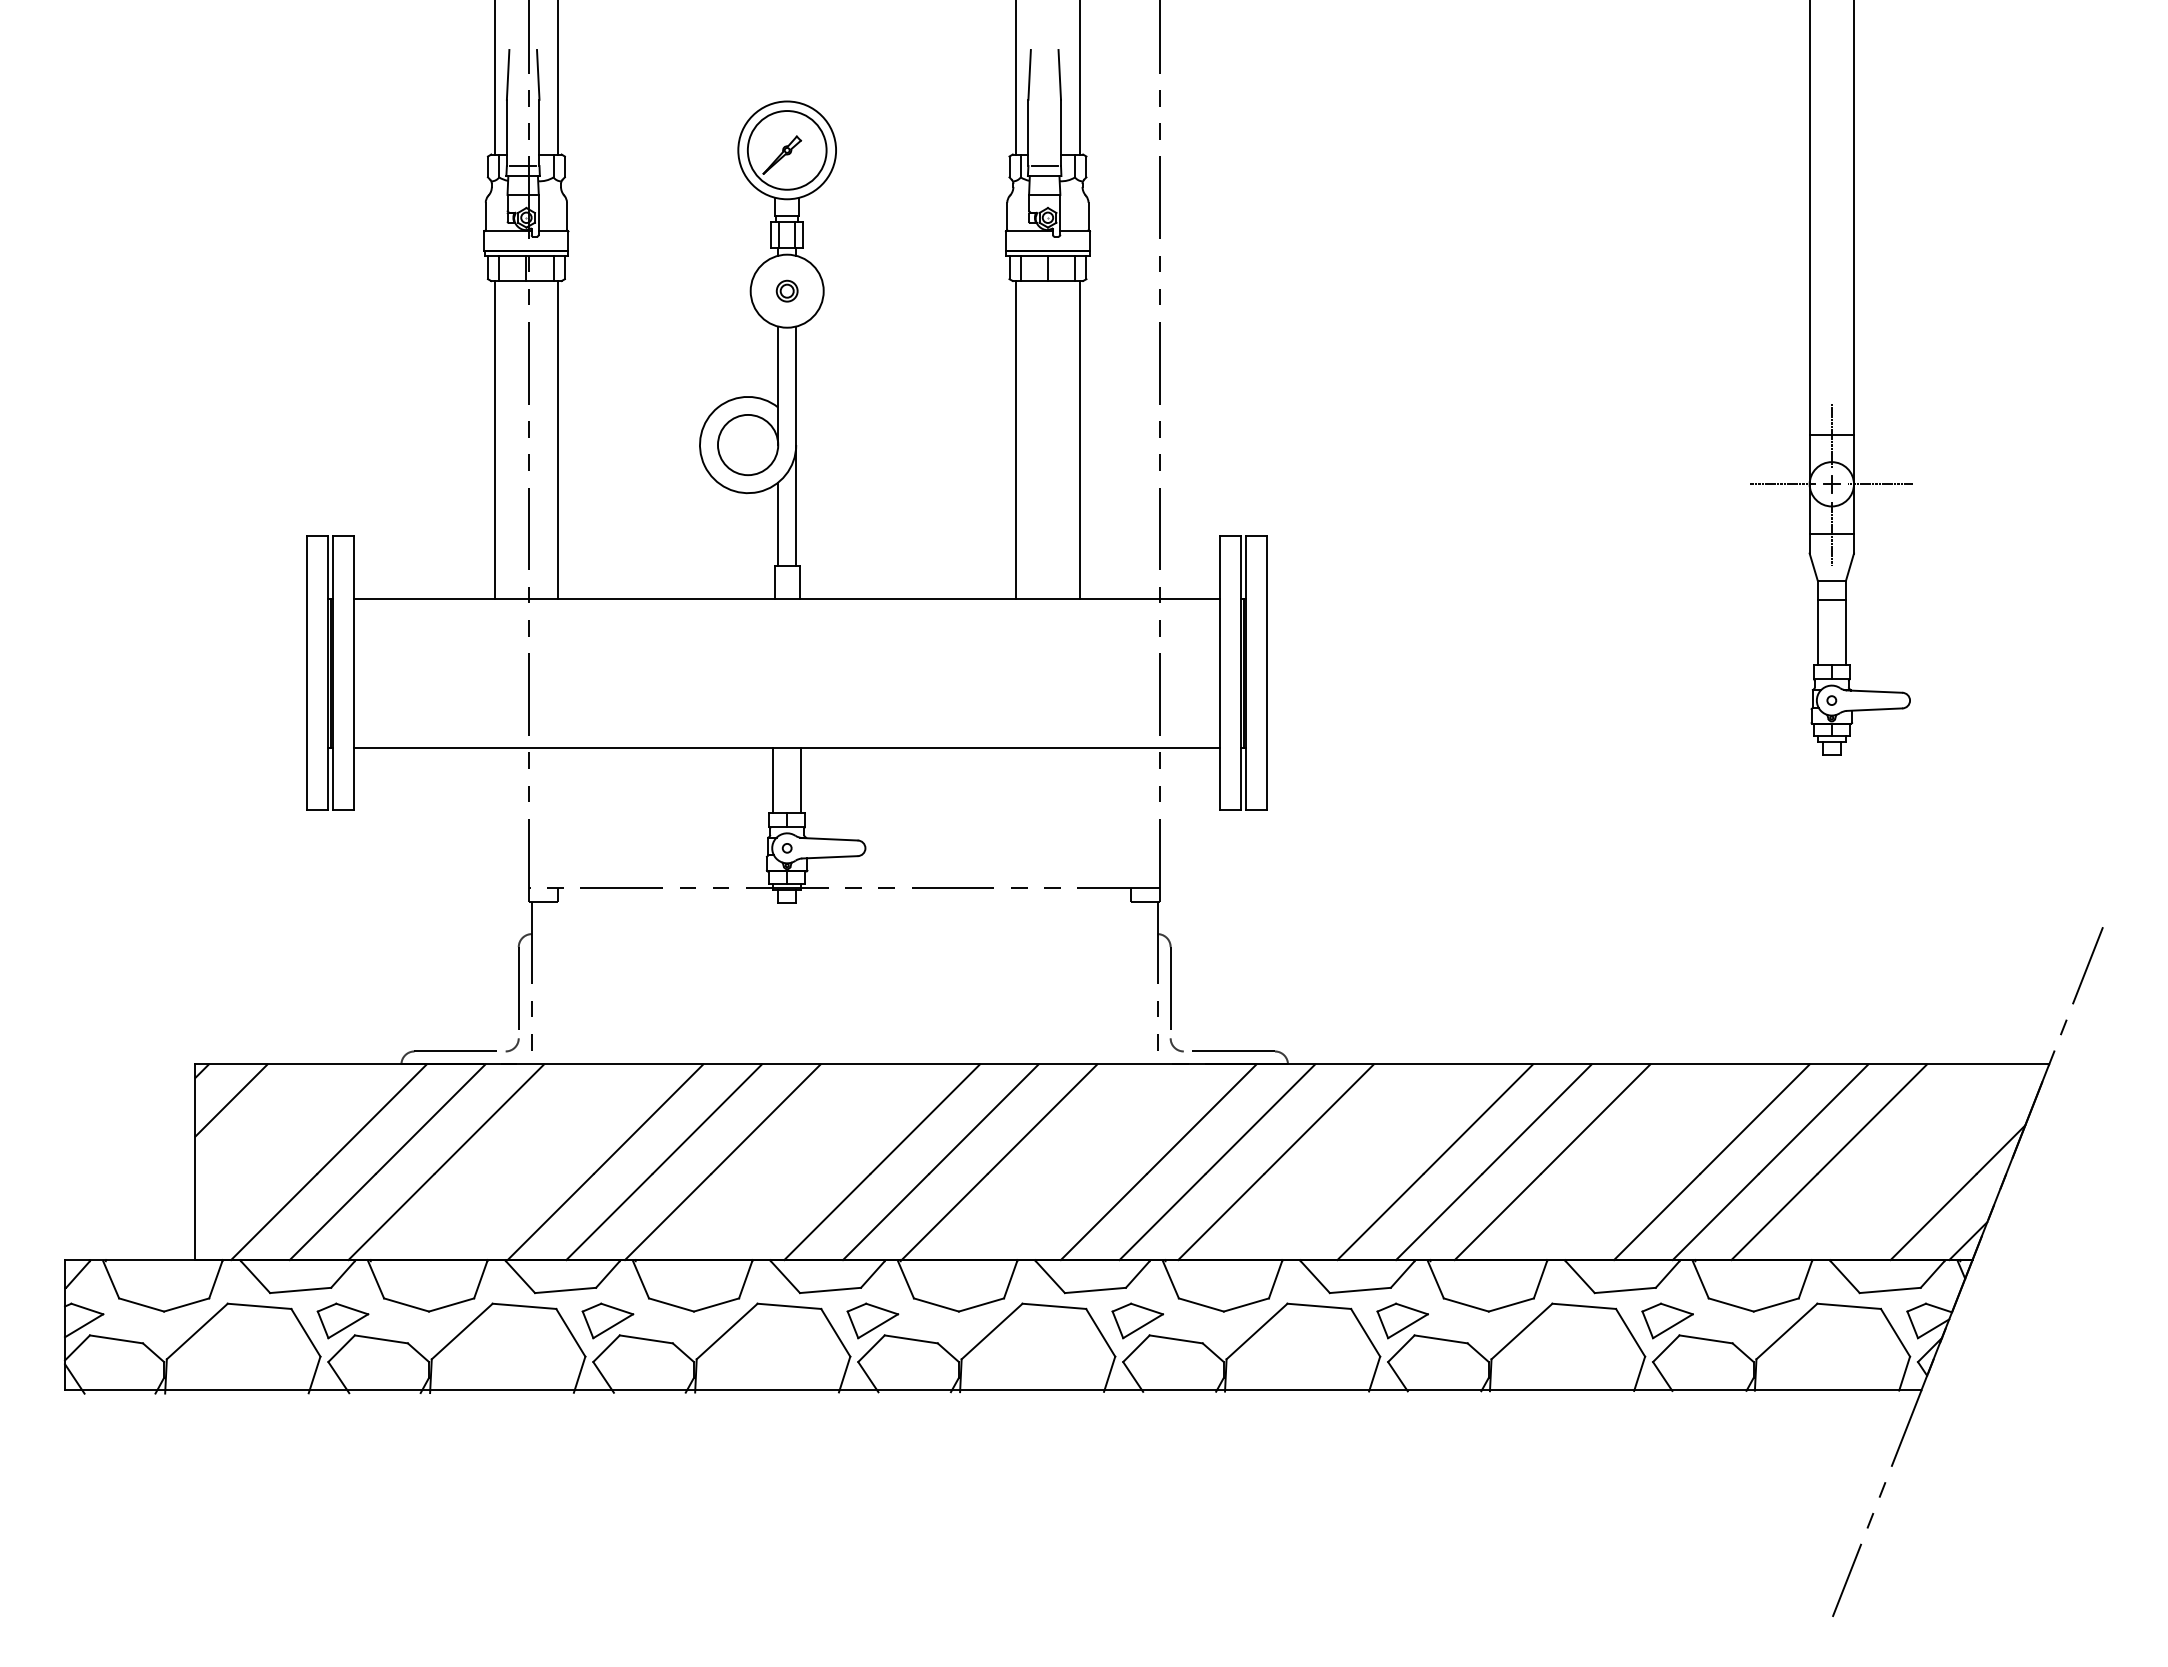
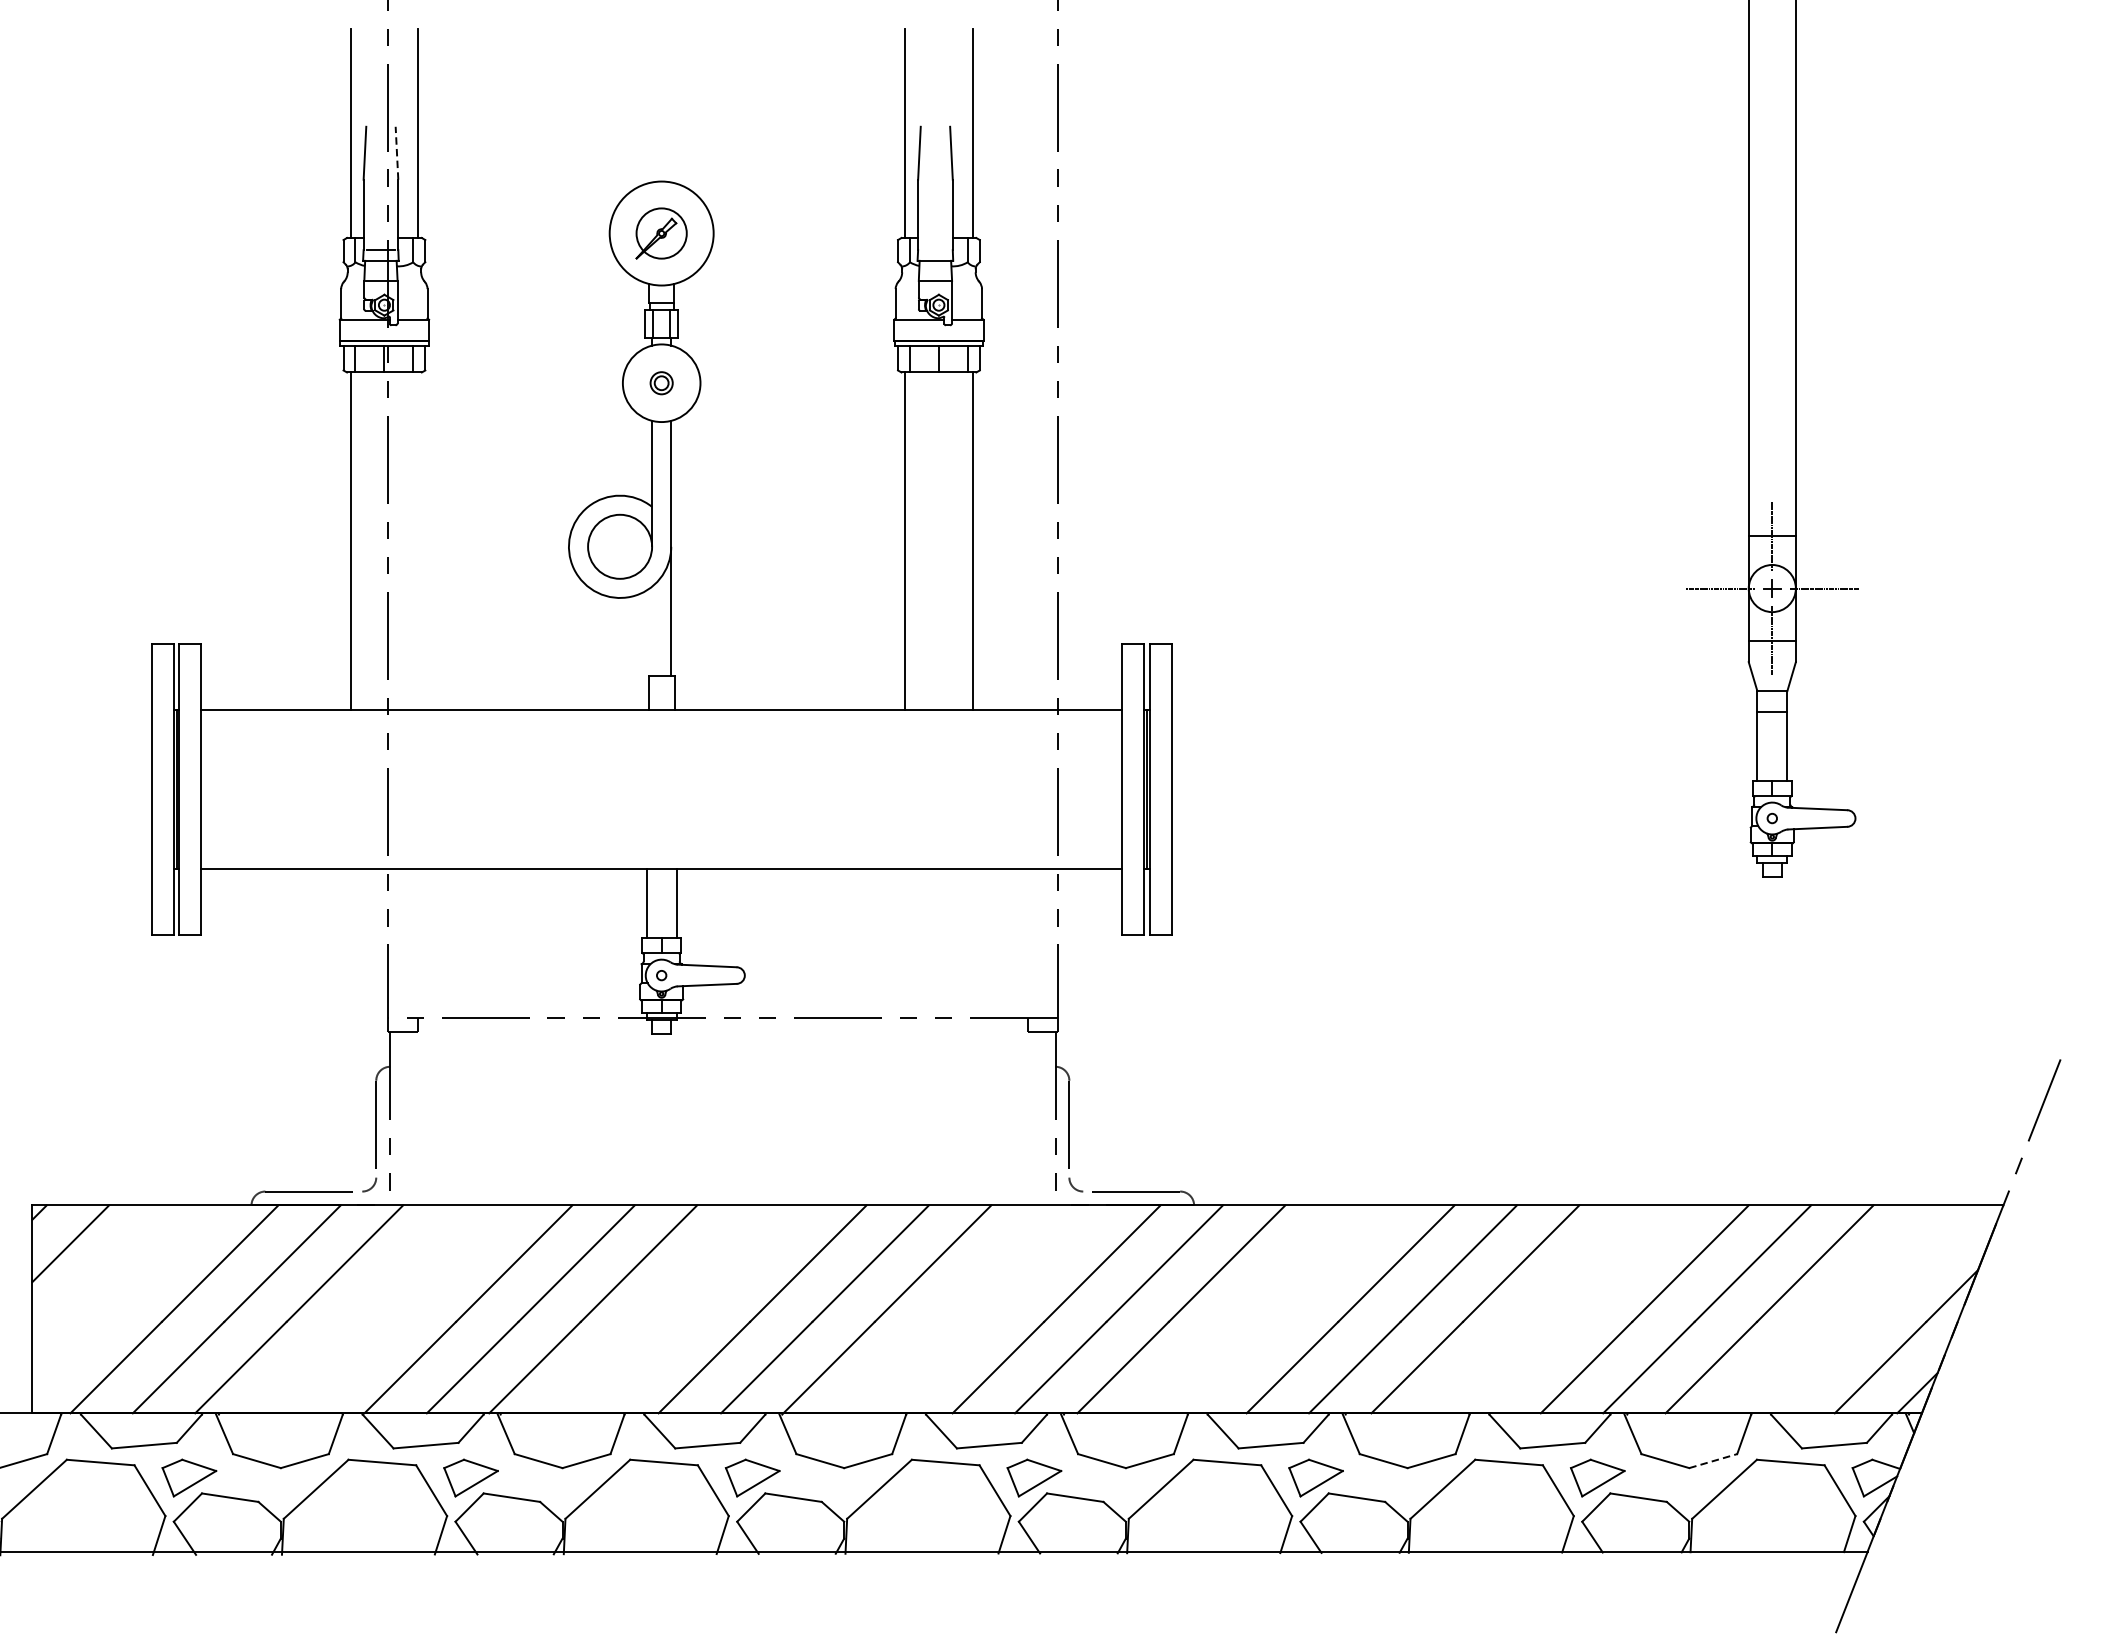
line: (538, 74) -> (397, 152), solid -> dashed
circle: (786, 150) -> (660, 233), size x0.6
line: (1044, 166) -> (935, 250), removed
line: (558, 439) -> (418, 540), removed
line: (778, 524) -> (652, 631), removed
line: (1776, 1304) -> (1713, 1460), solid -> dashed

